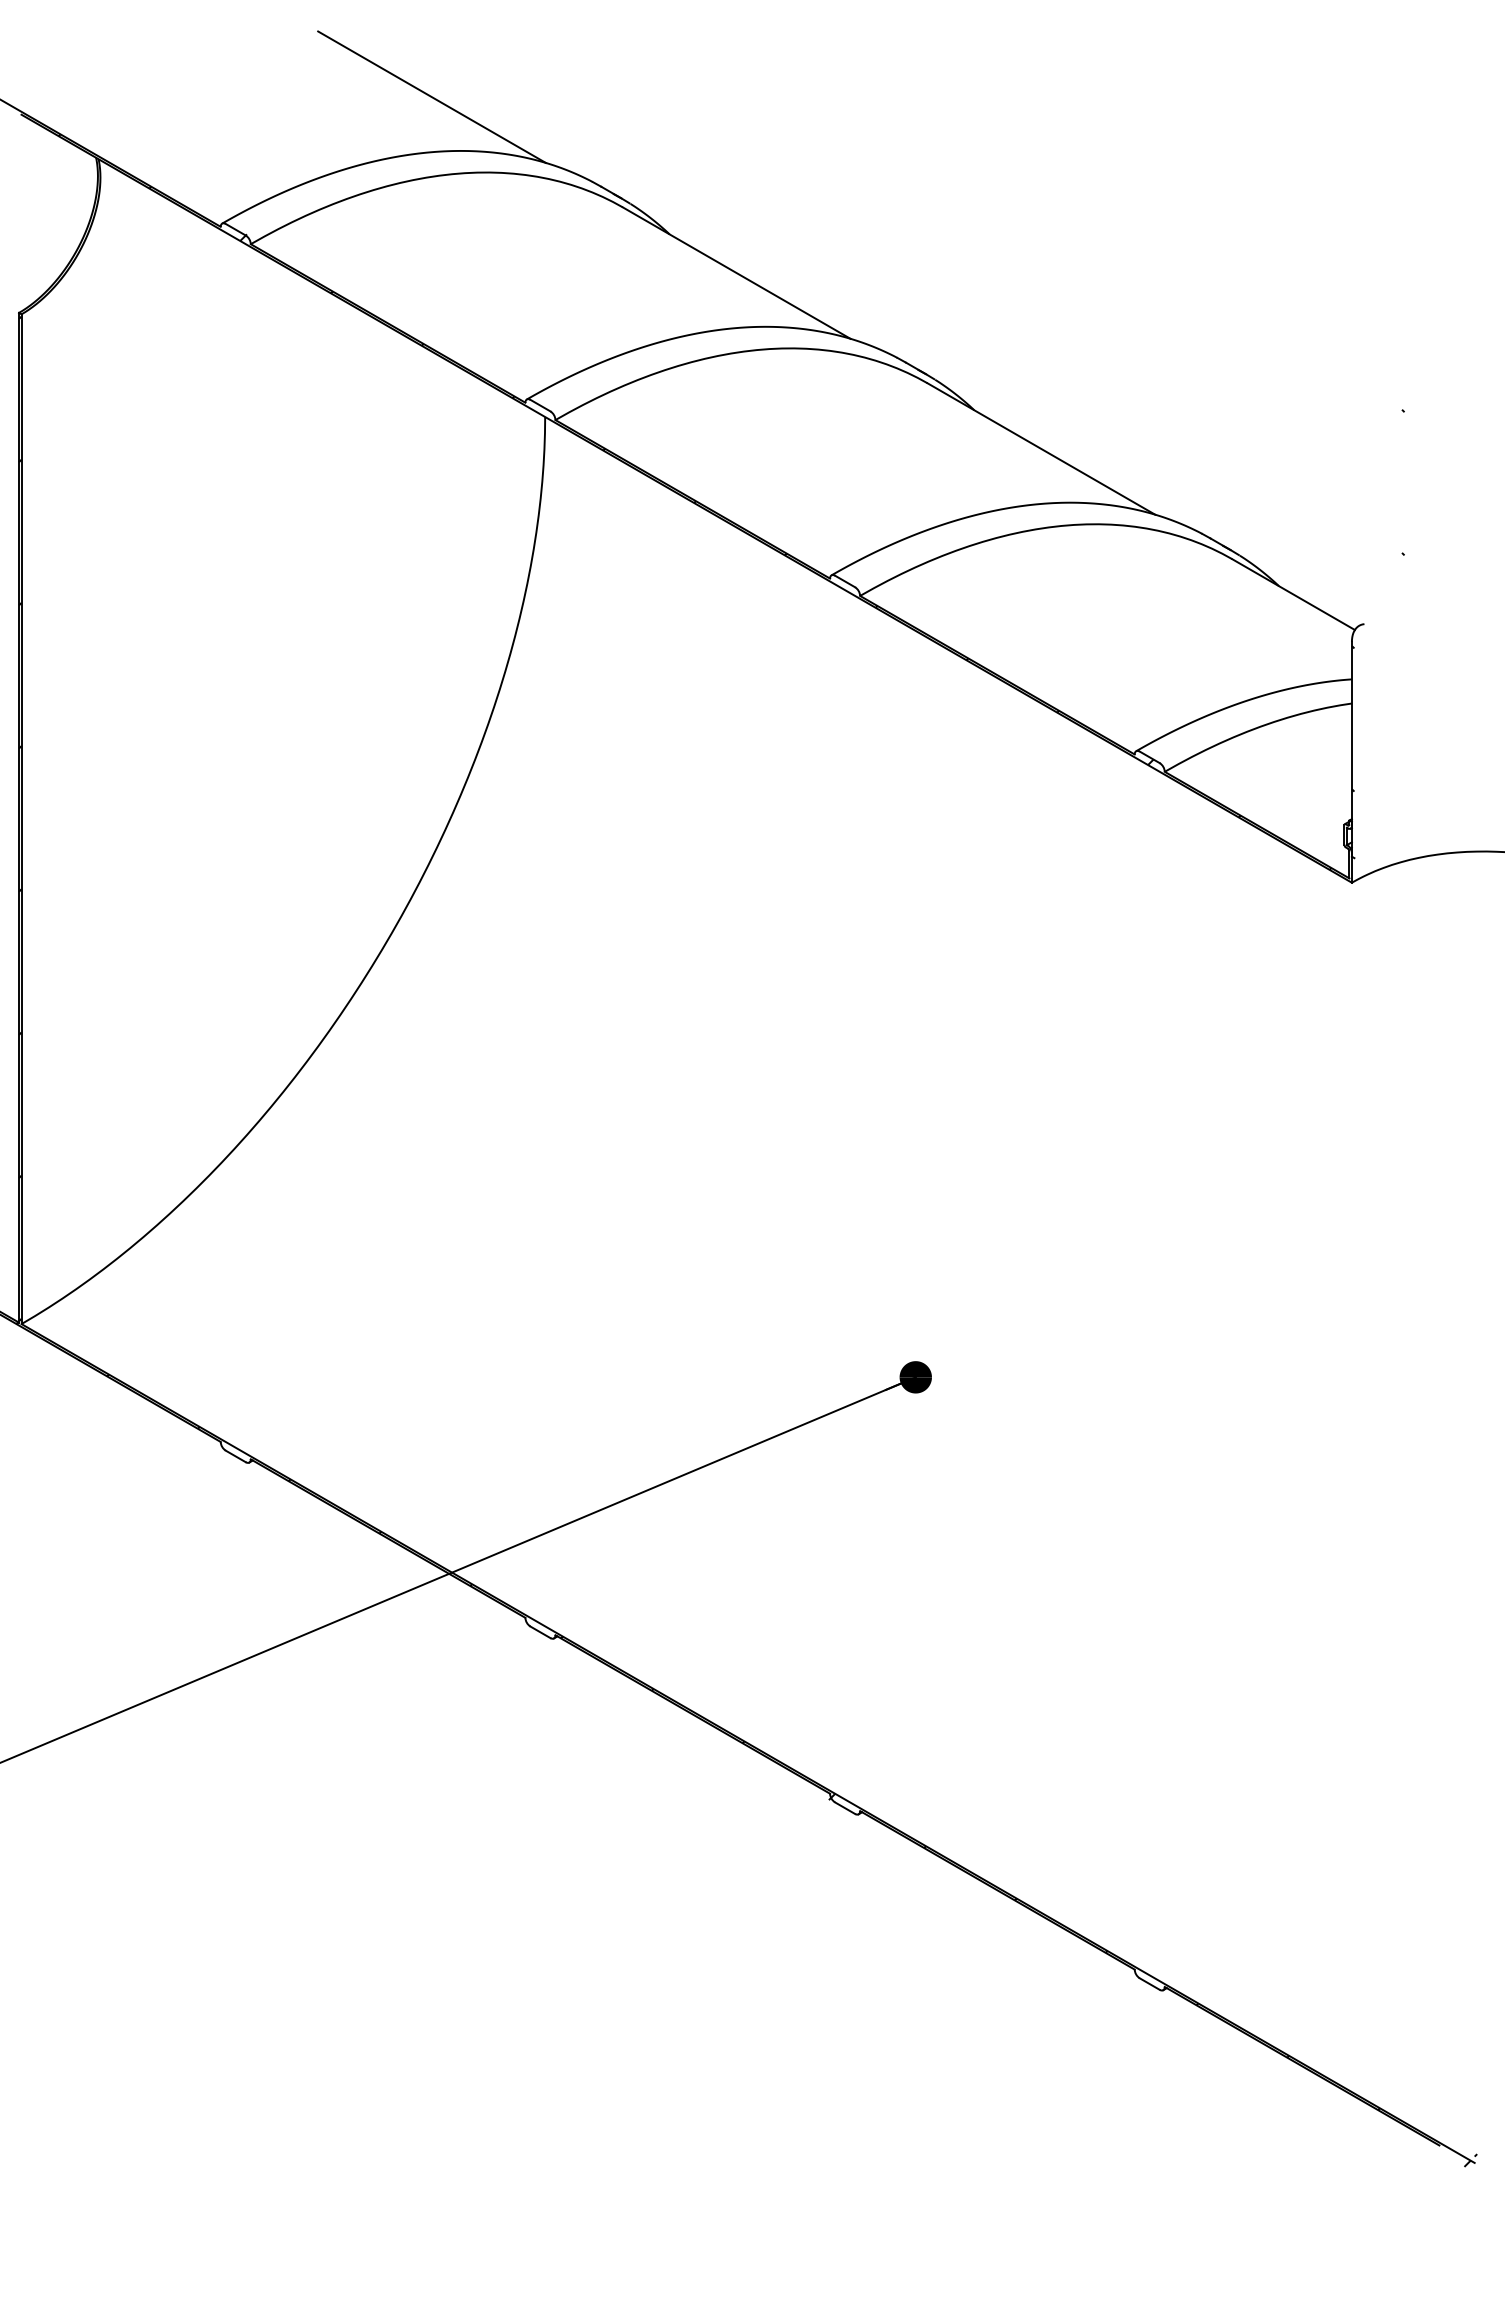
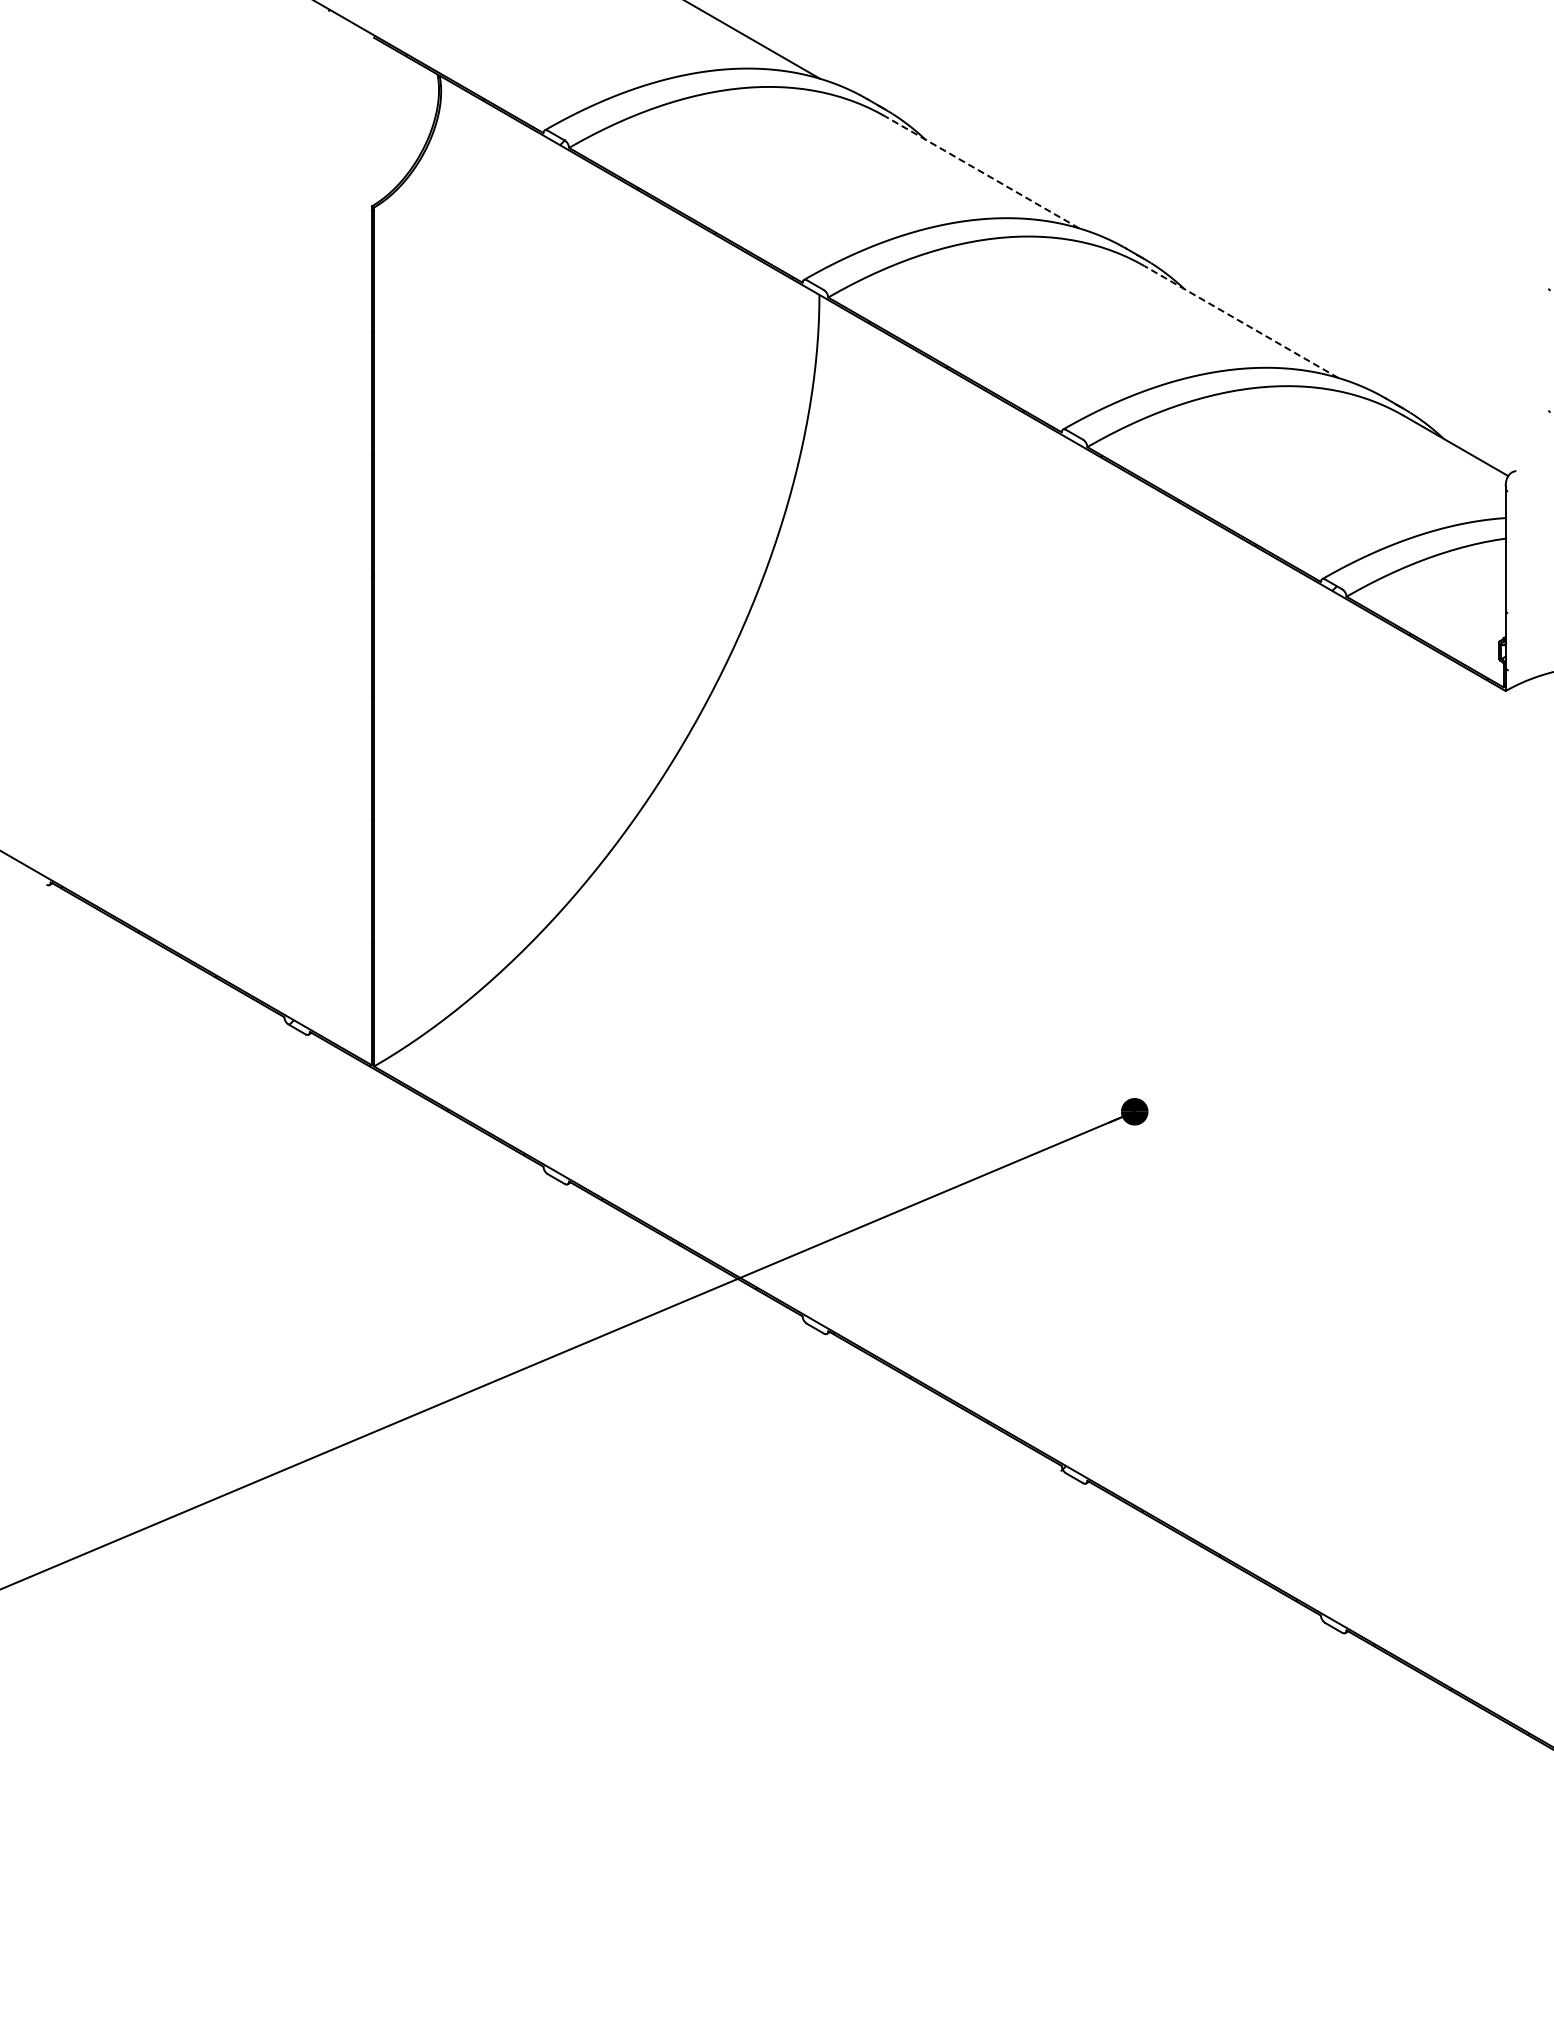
line: (736, 273) -> (982, 172), solid -> dashed
line: (1041, 449) -> (1241, 322), solid -> dashed

